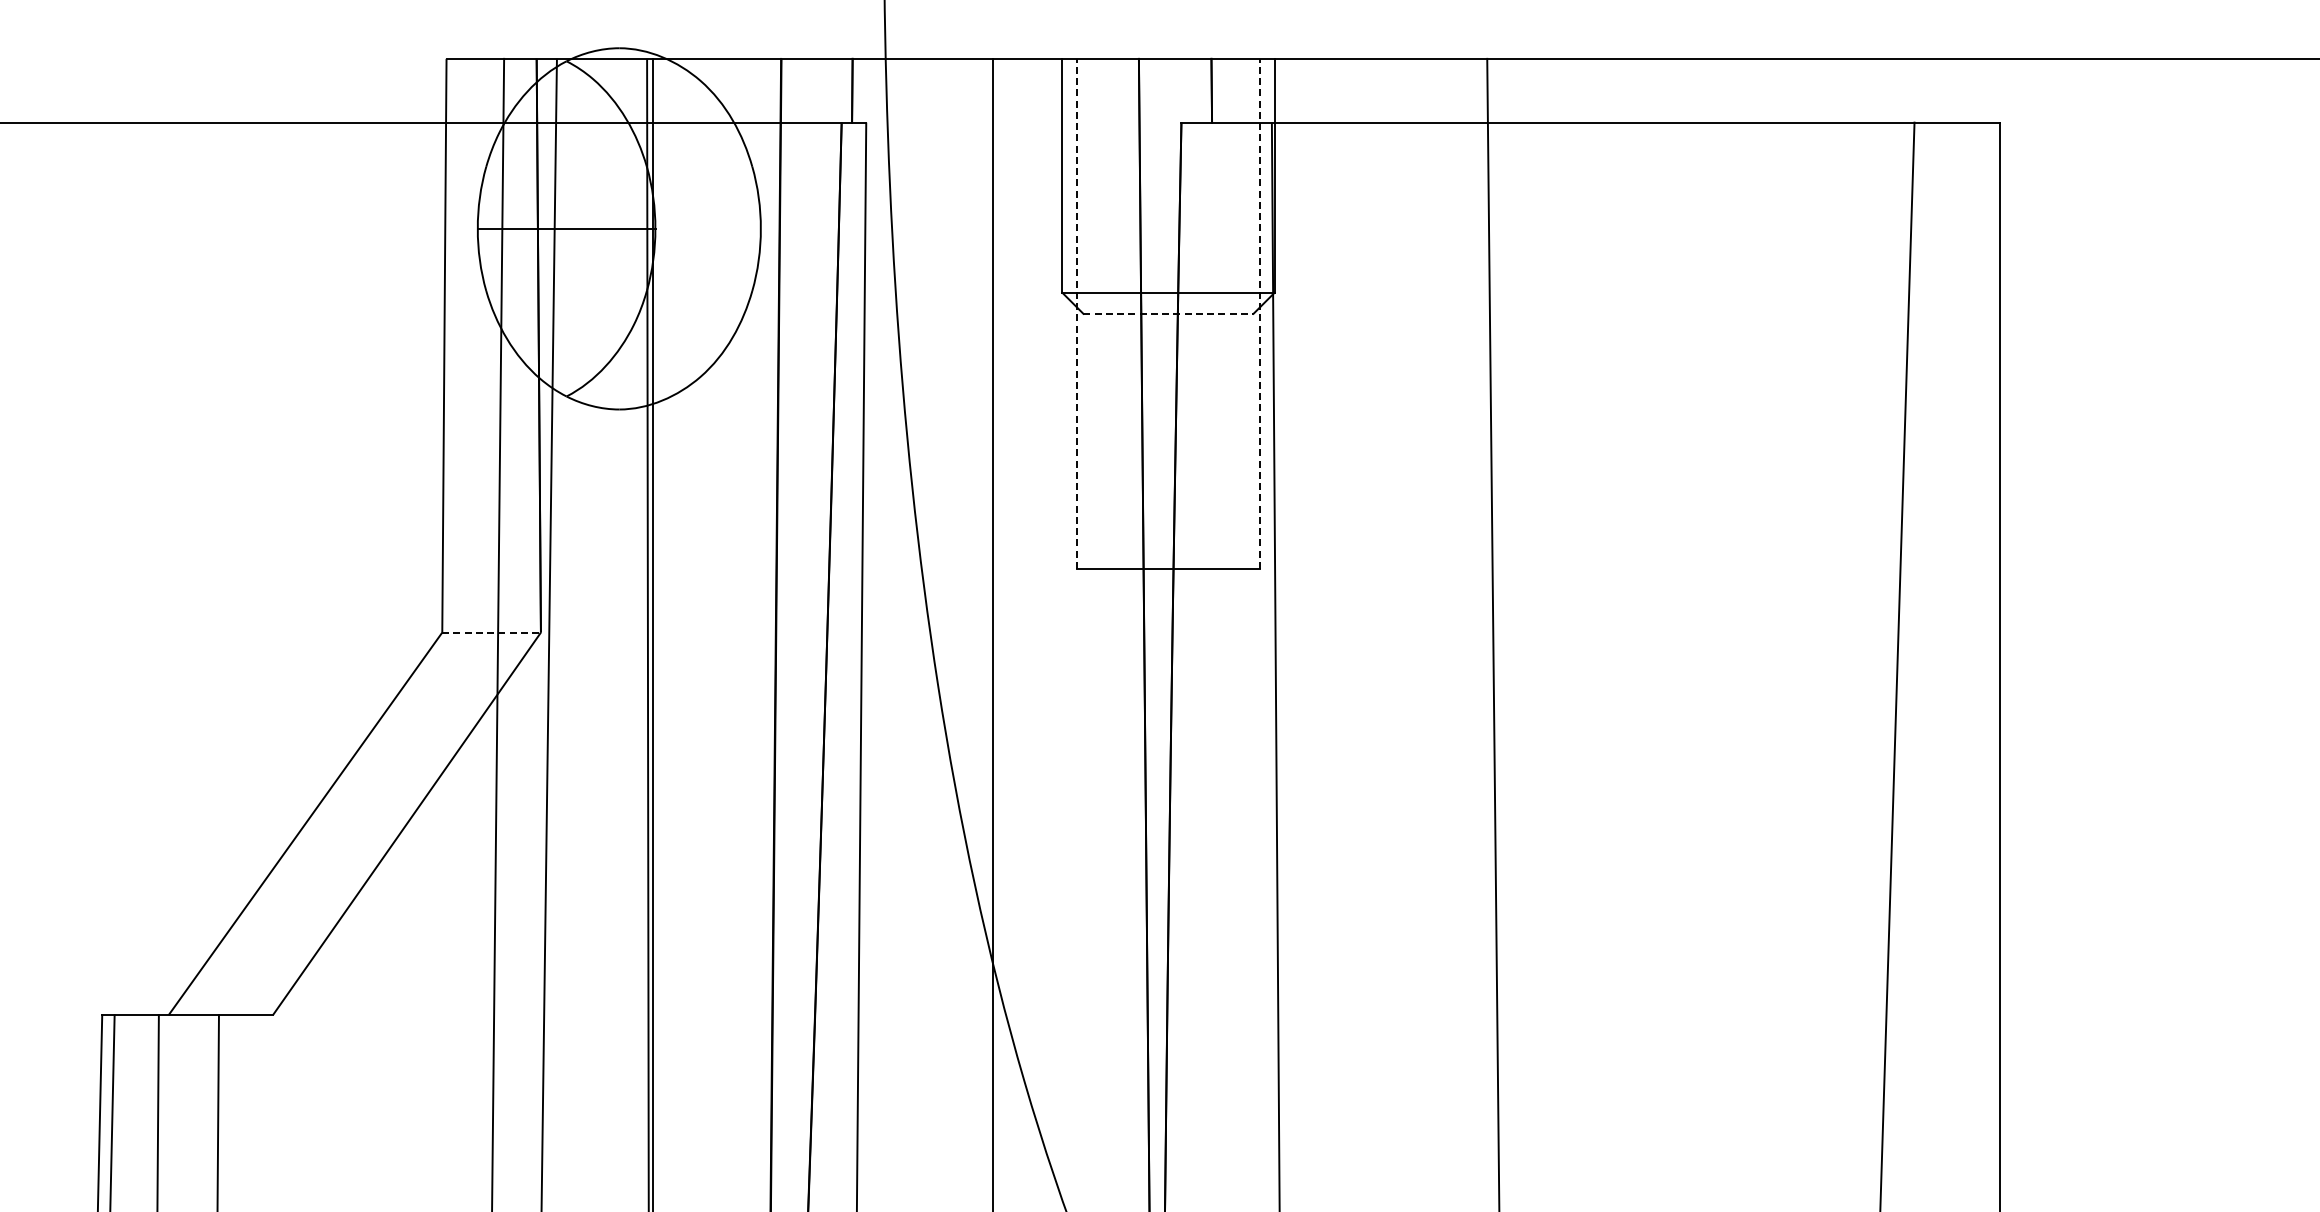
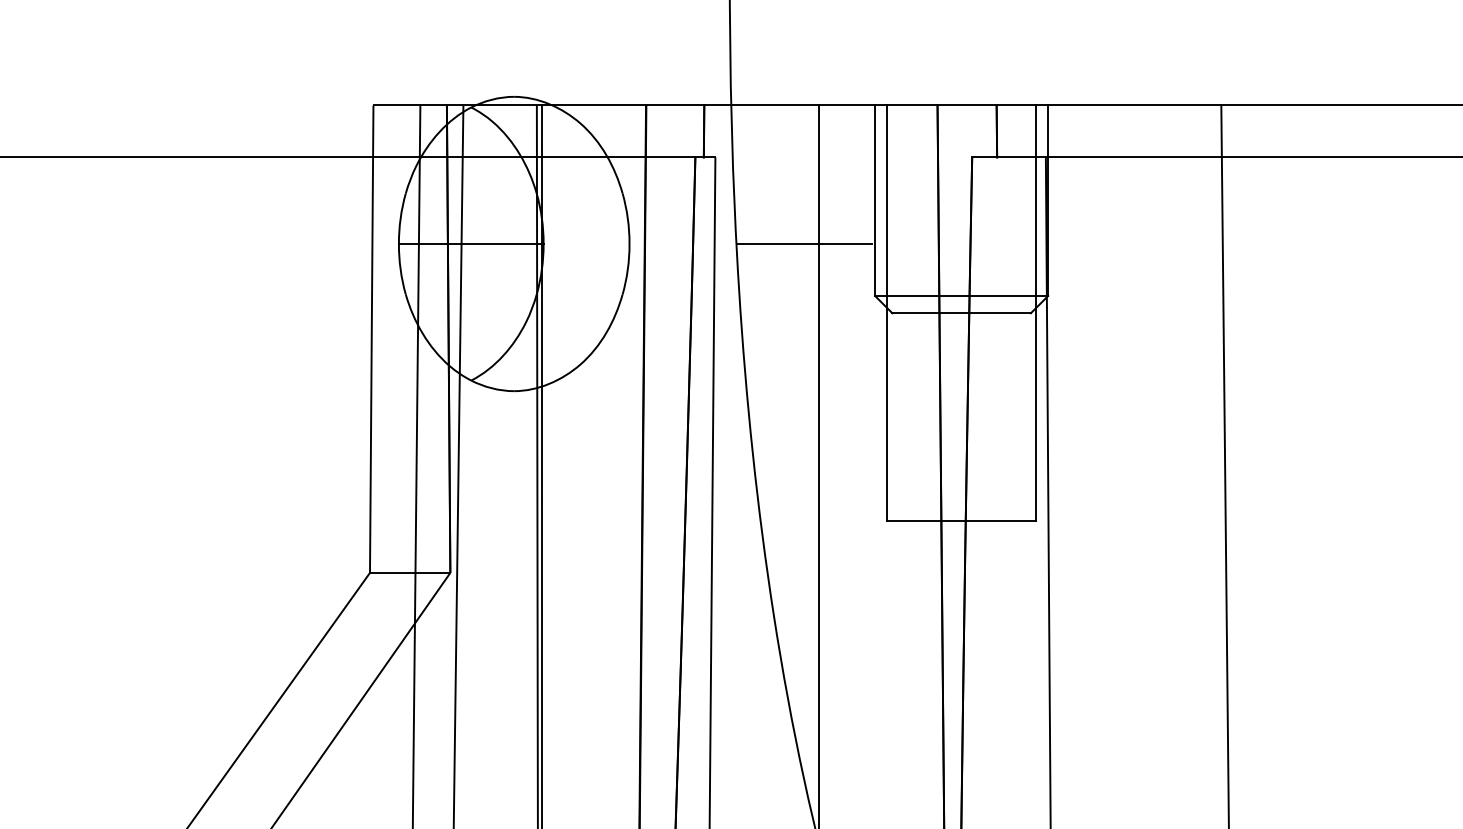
line: (975, 228) -> (804, 243), added
line: (1077, 313) -> (887, 312), dashed -> solid
line: (1168, 313) -> (961, 312), dashed -> solid
line: (1259, 313) -> (1035, 312), dashed -> solid
line: (492, 632) -> (410, 572), dashed -> solid

